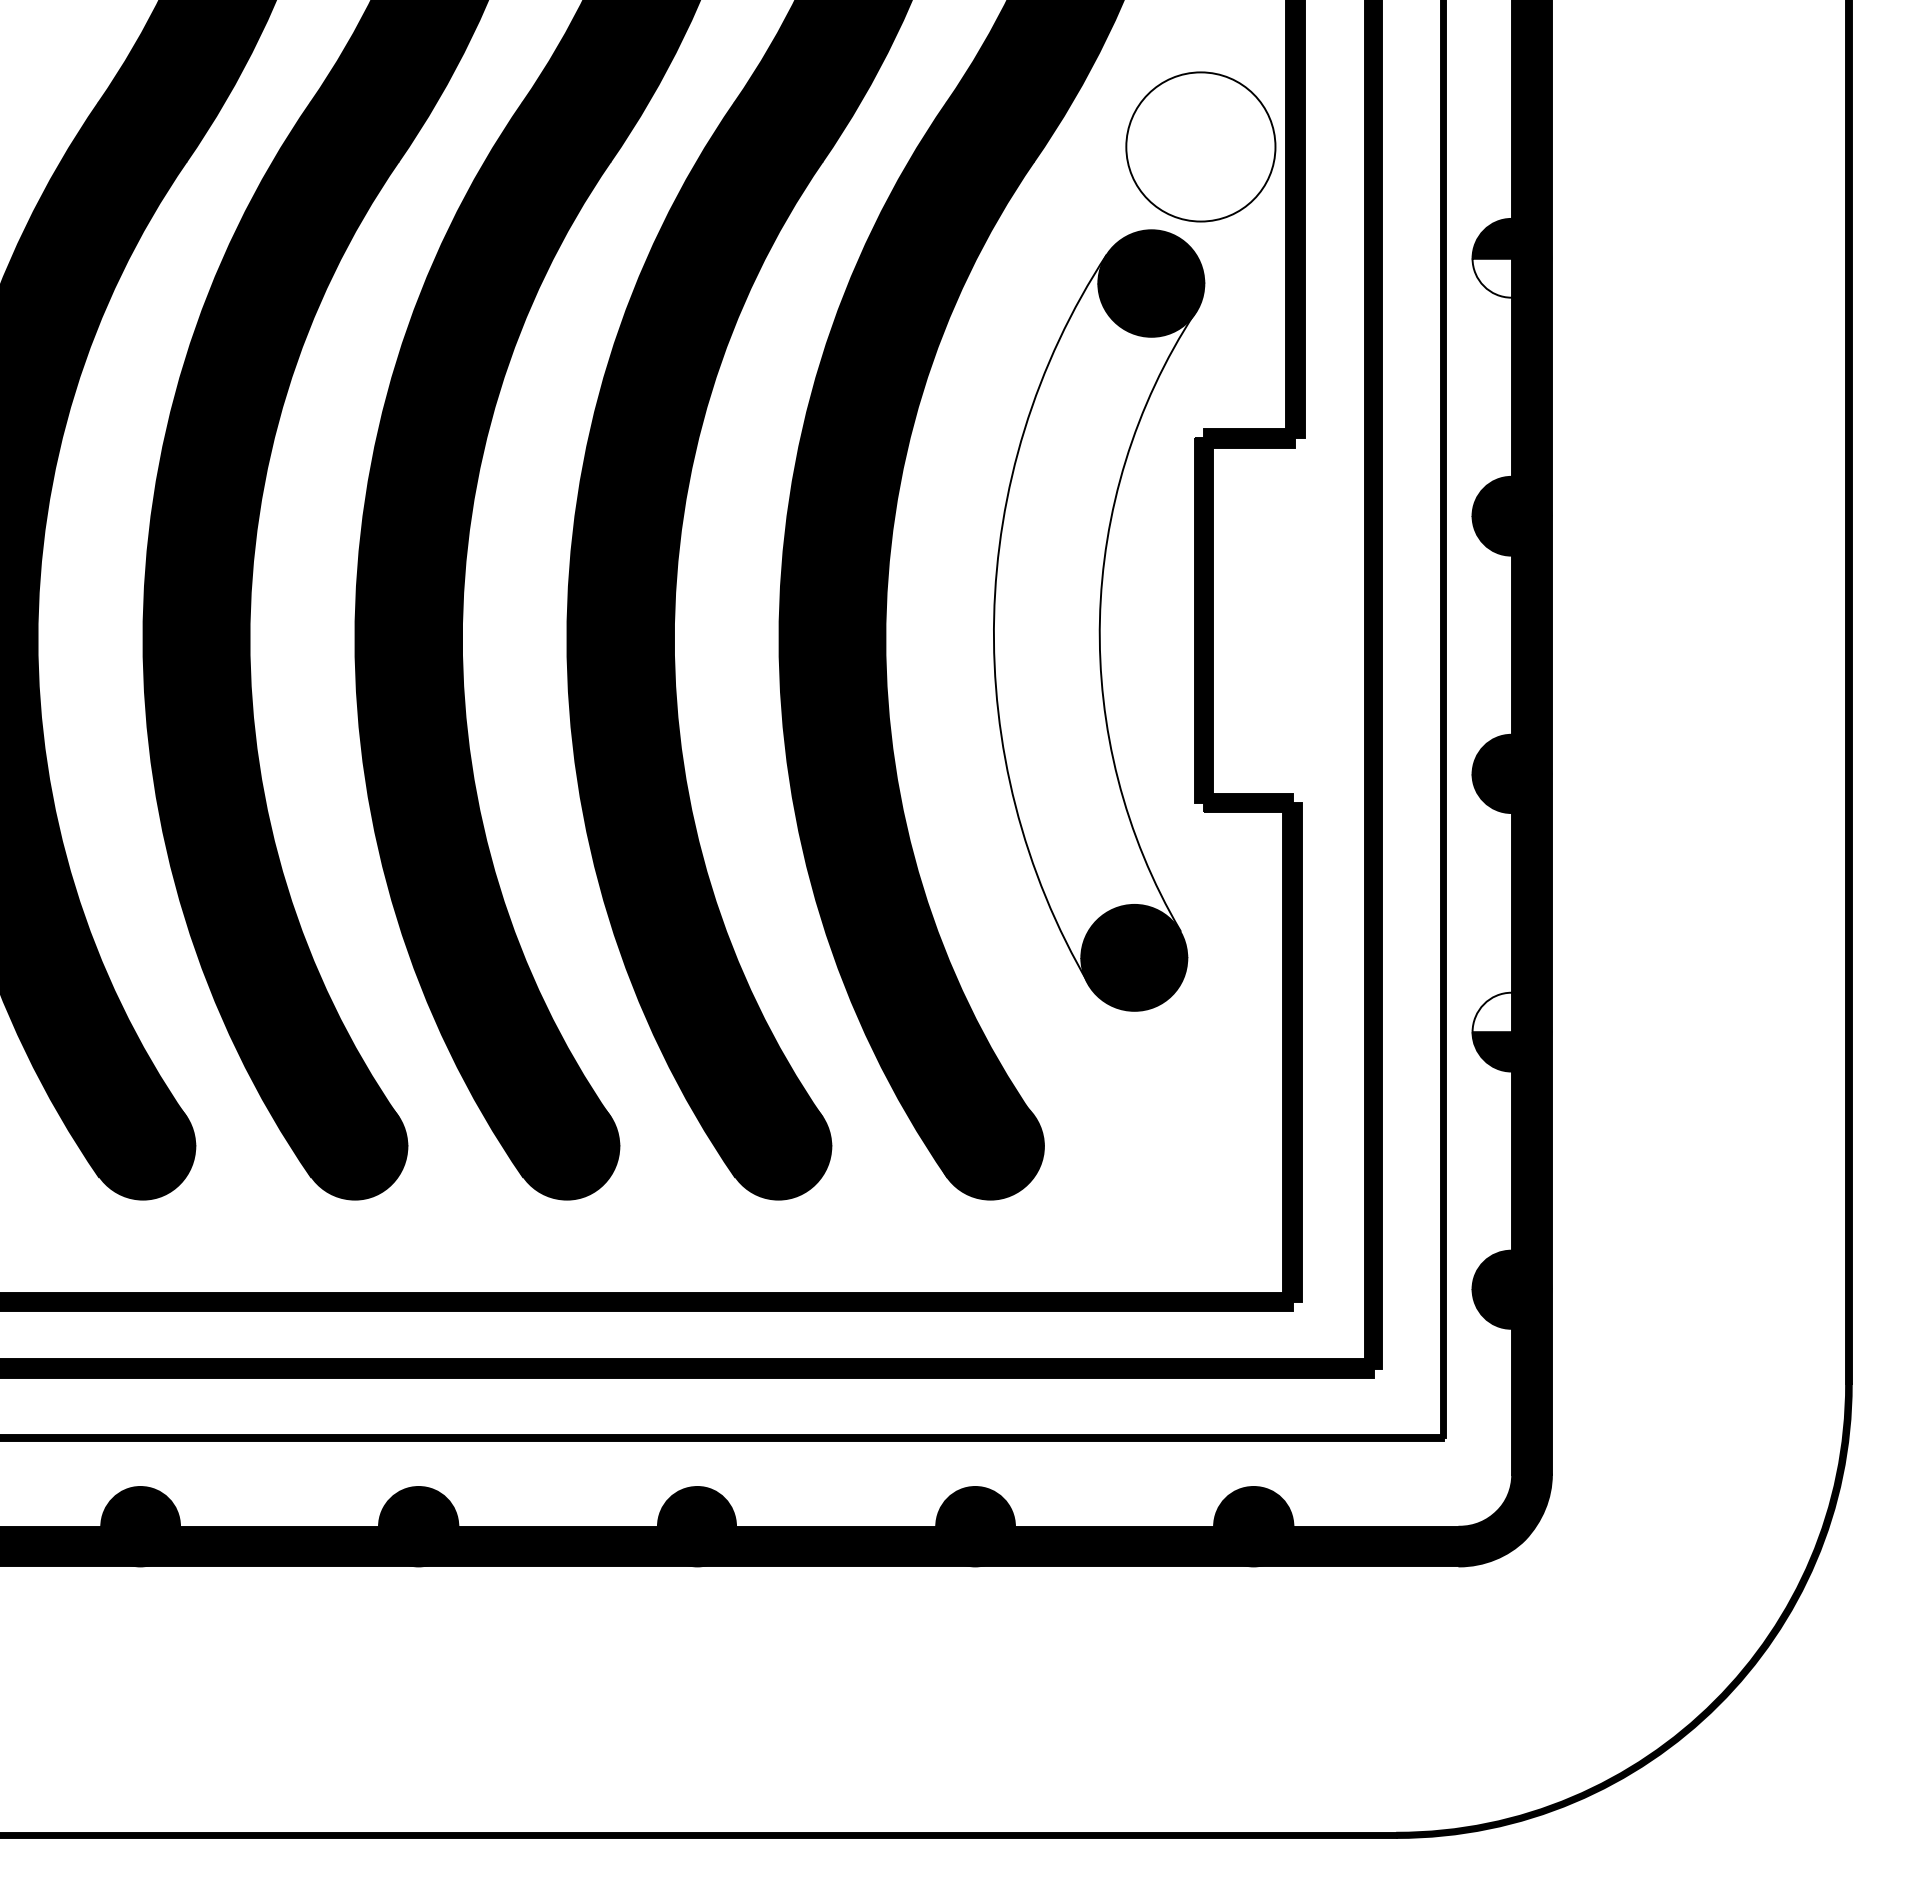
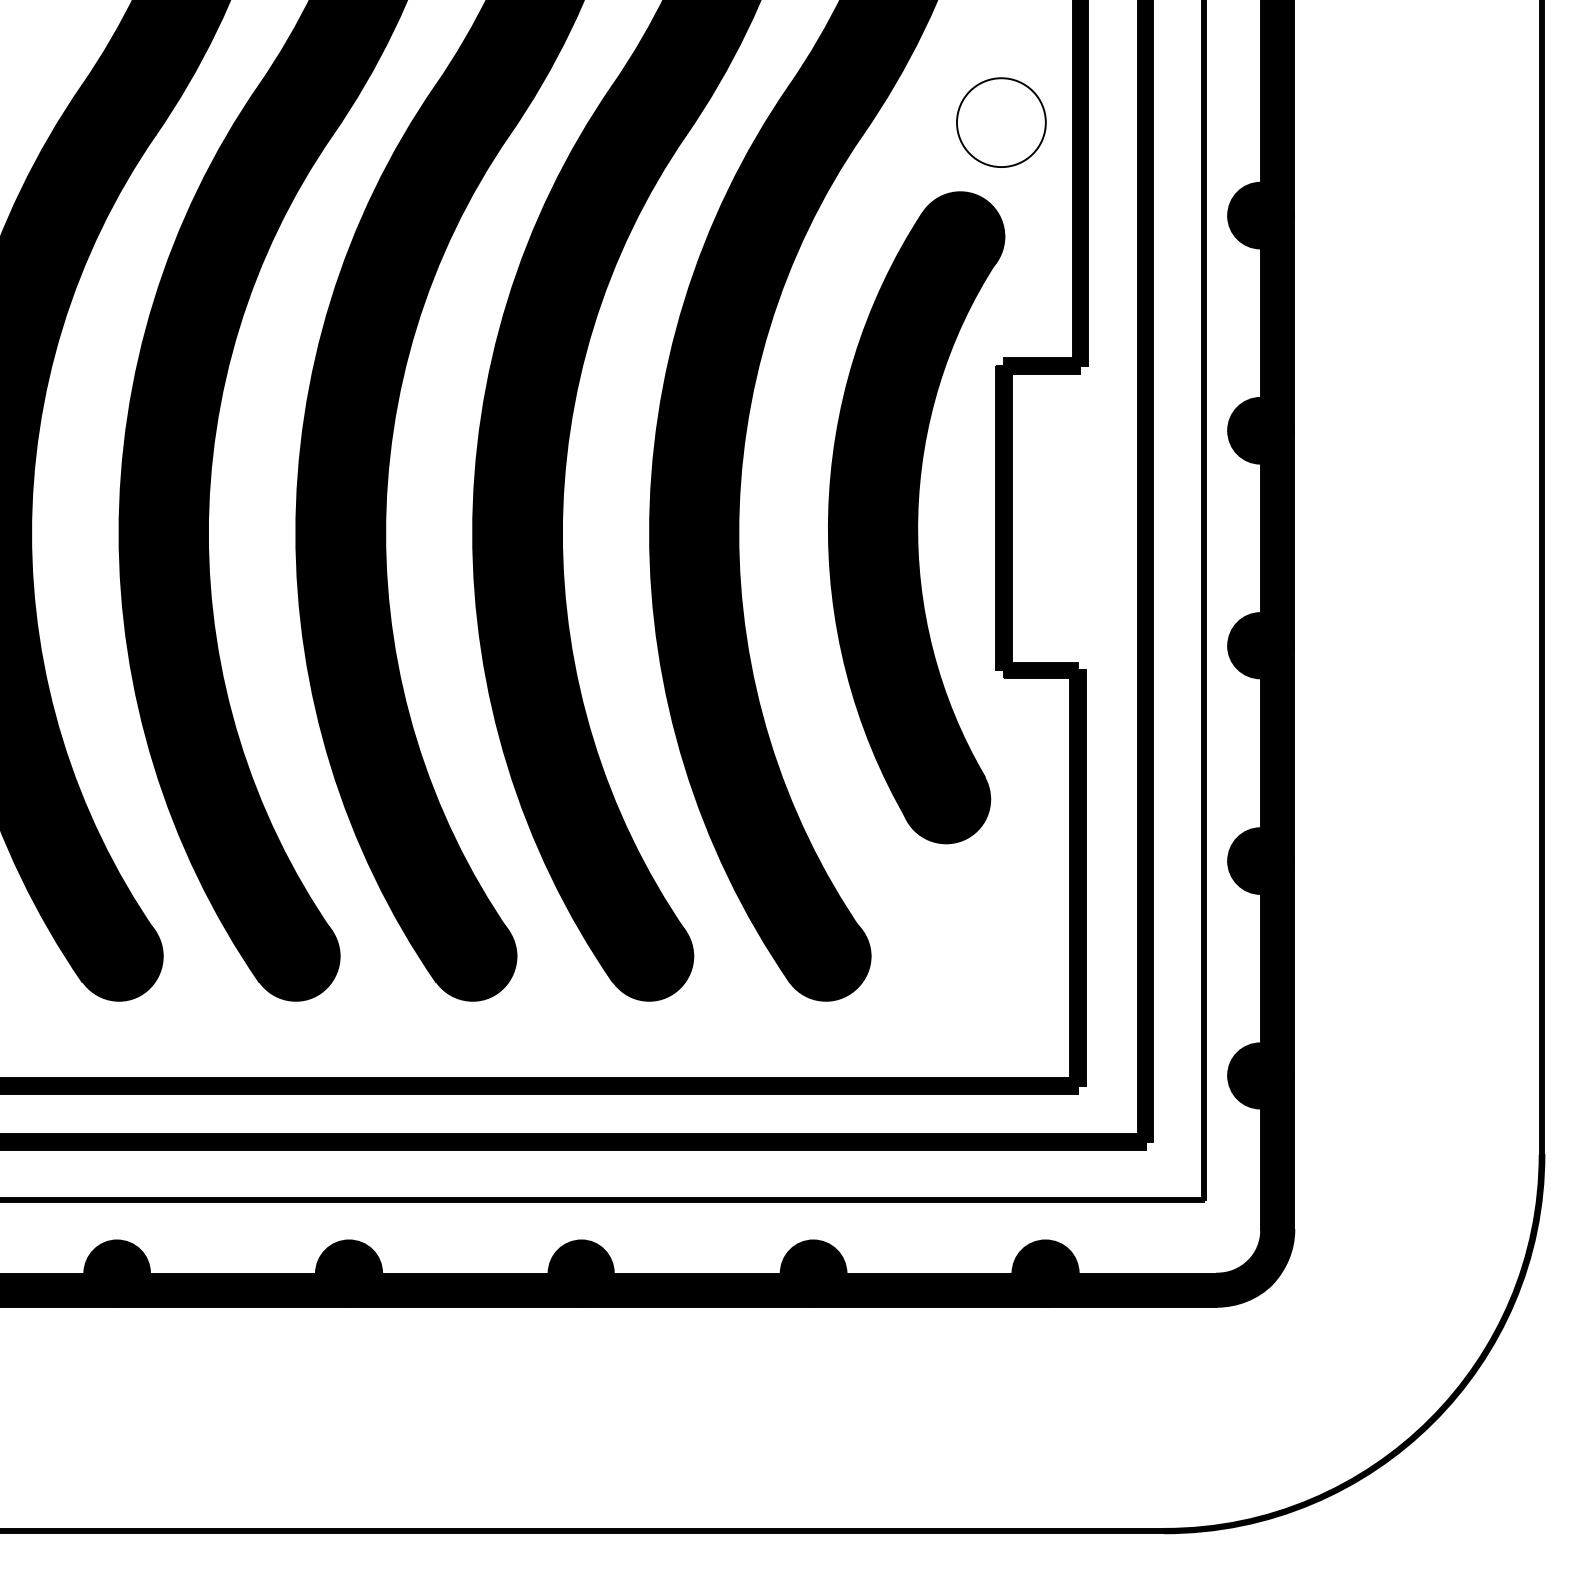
circle: (1200, 146) -> (1001, 122), size x0.71
fill: (1511, 277) -> (1260, 231), added
fill: (1094, 619) -> (912, 516), added
fill: (1511, 1012) -> (1260, 844), added

